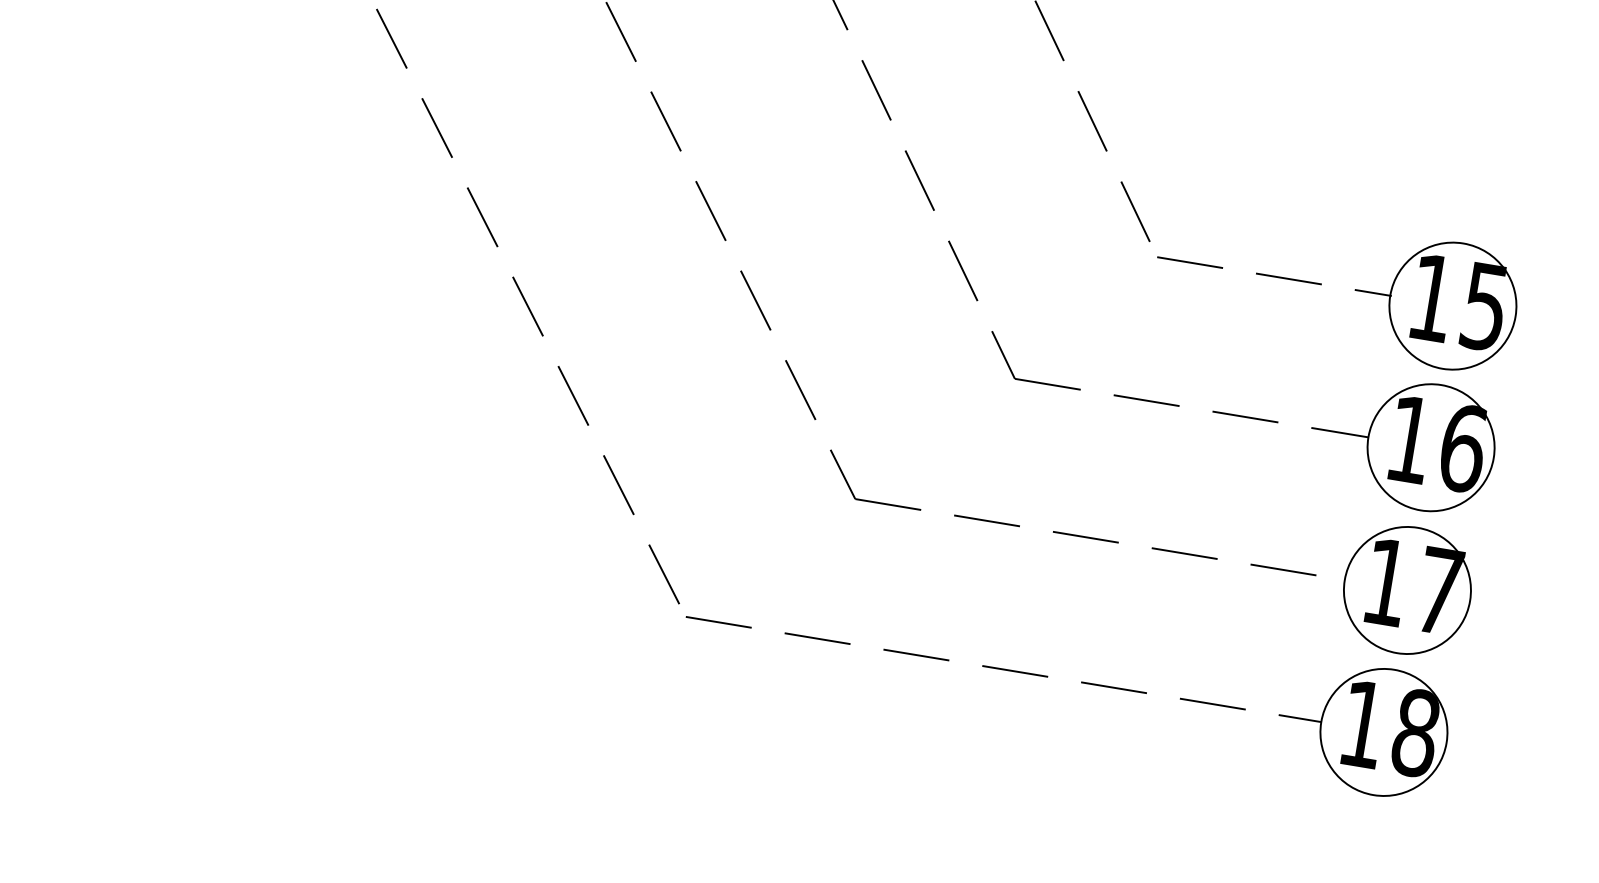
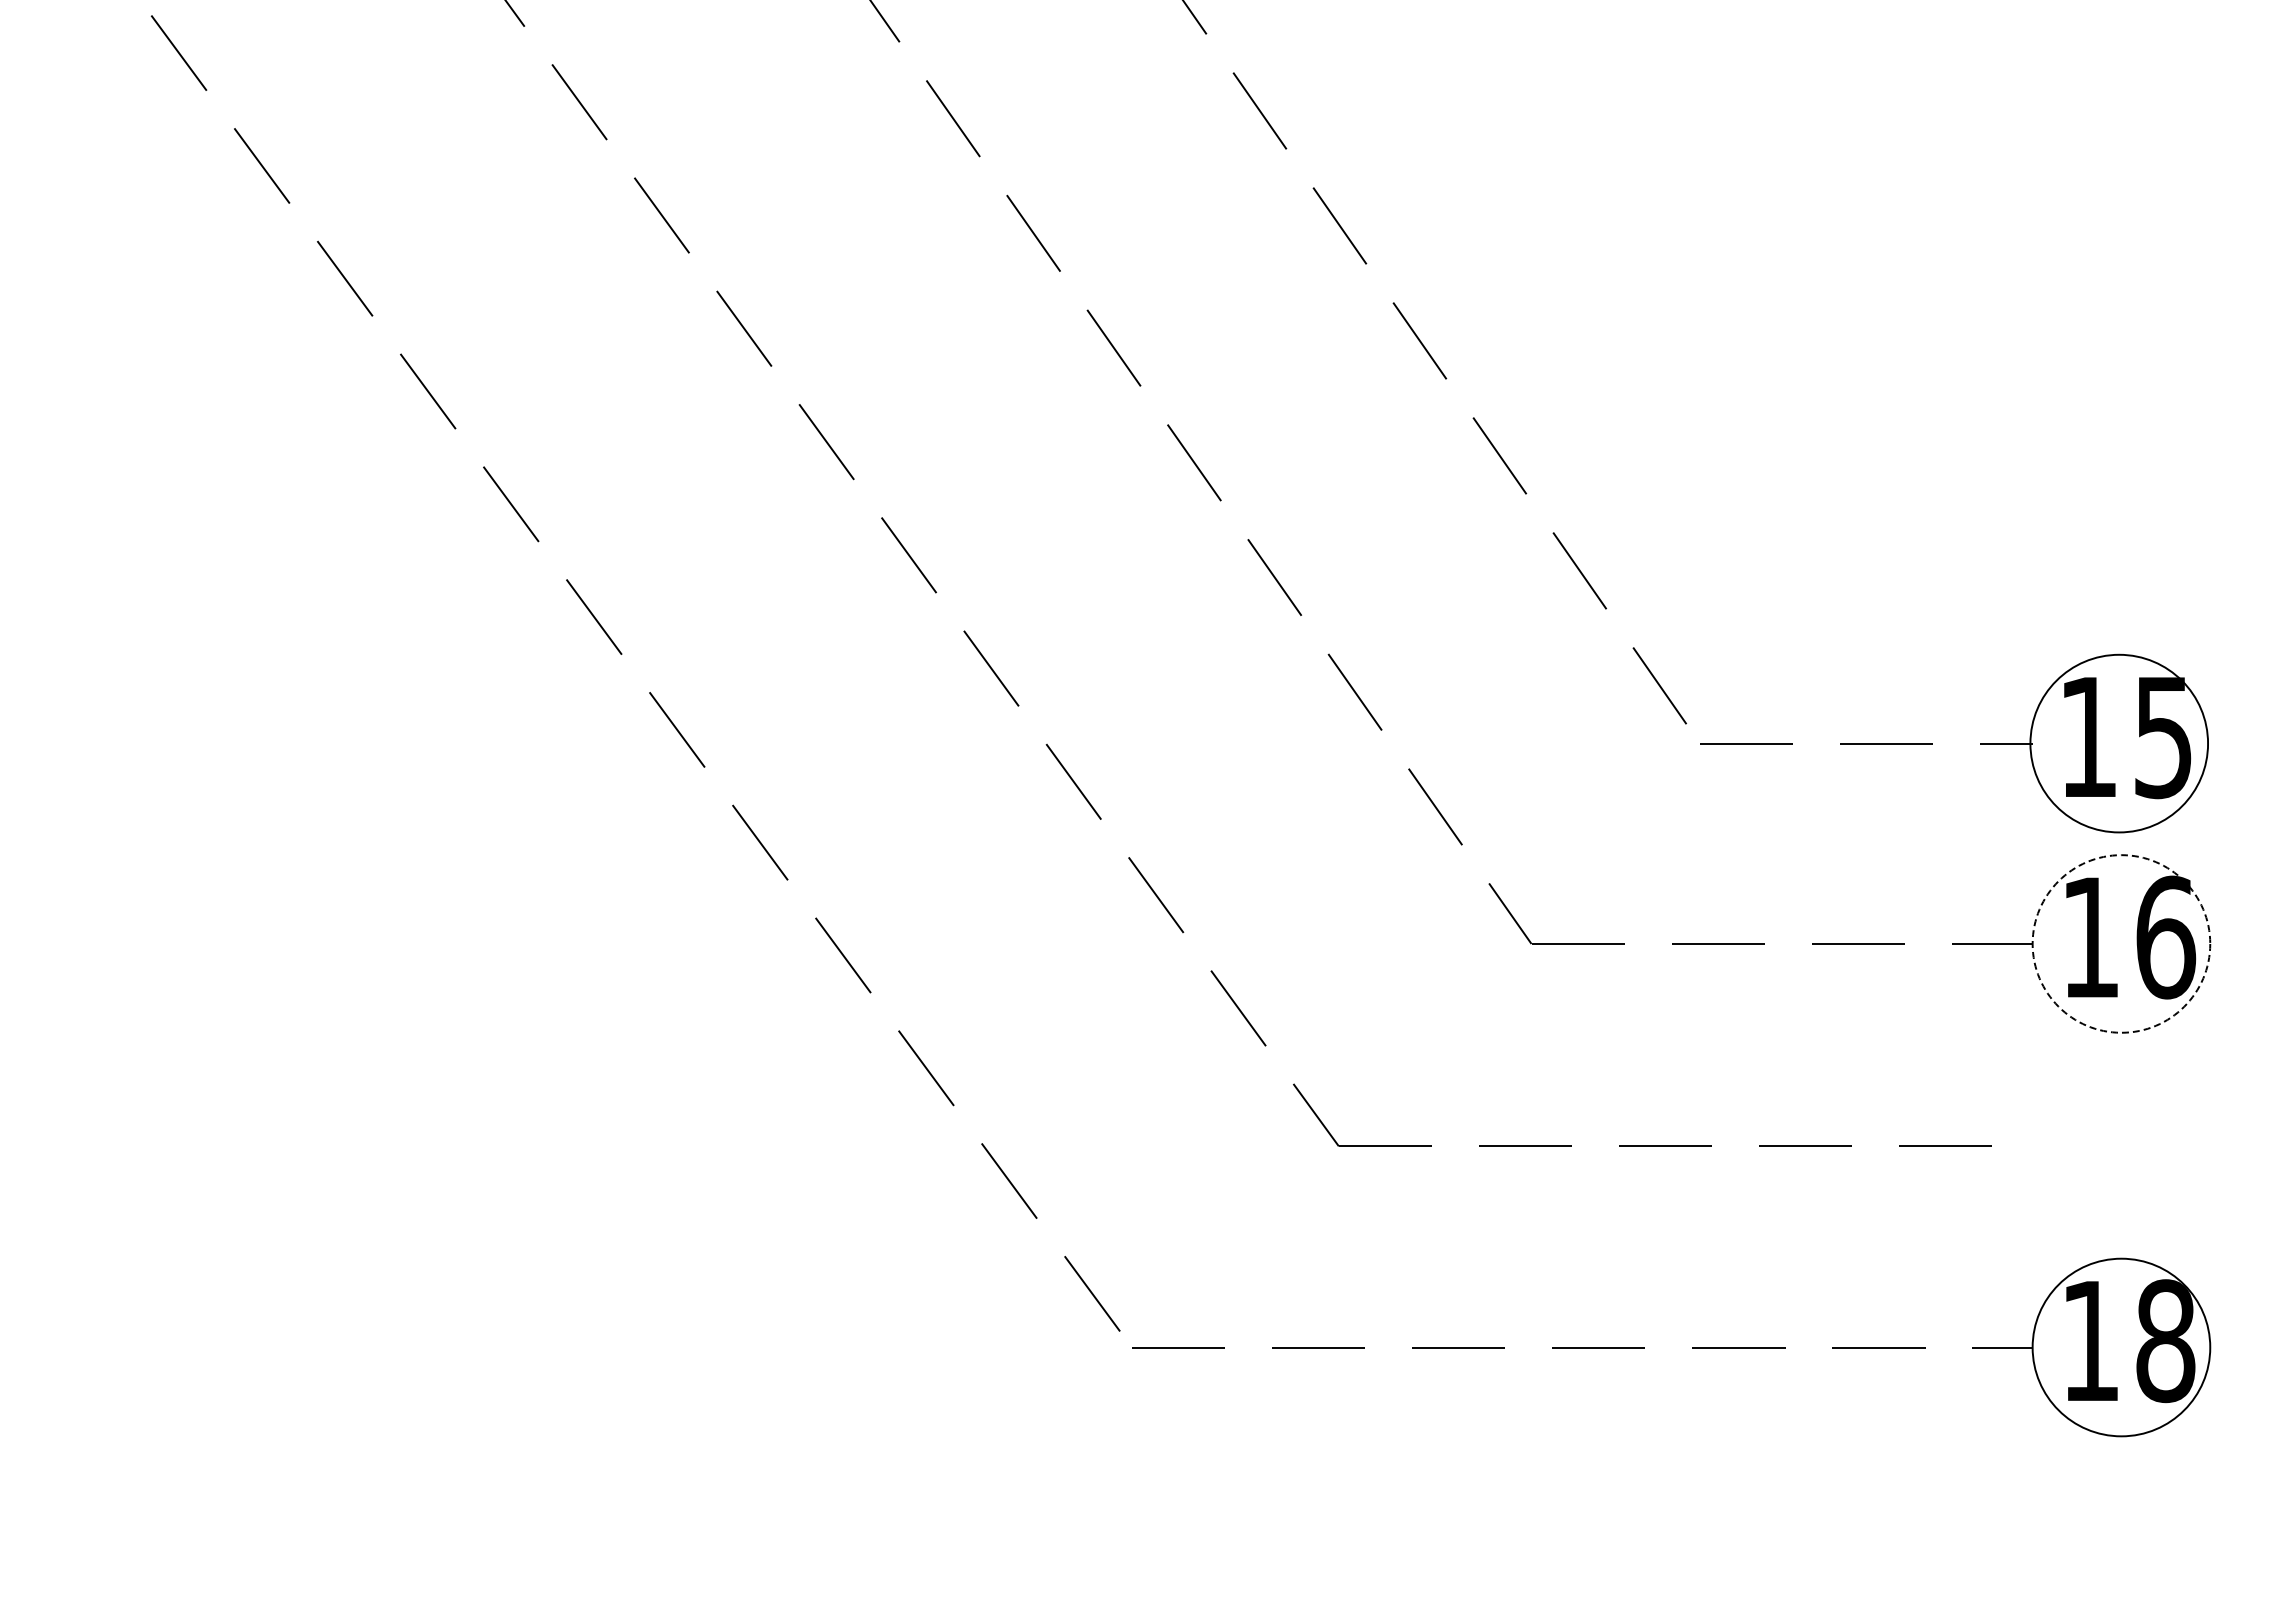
circle: (1431, 447) -> (2121, 943), solid -> dashed
part: (1407, 589) -> (2121, 1145), removed

